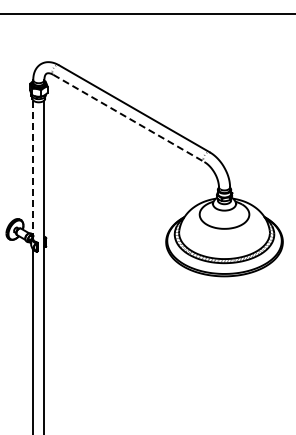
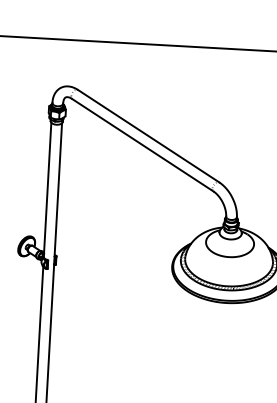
line: (129, 118) -> (143, 145), dashed -> solid
line: (33, 170) -> (47, 190), dashed -> solid

